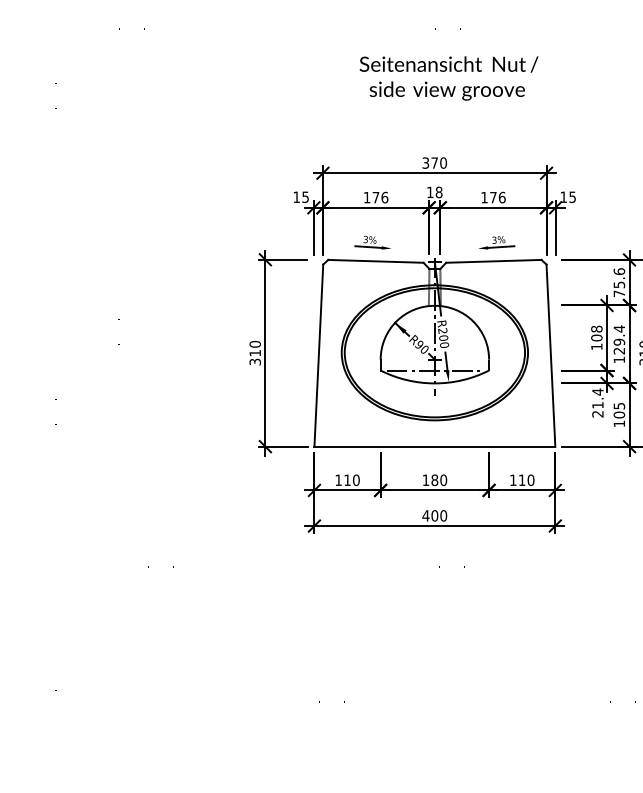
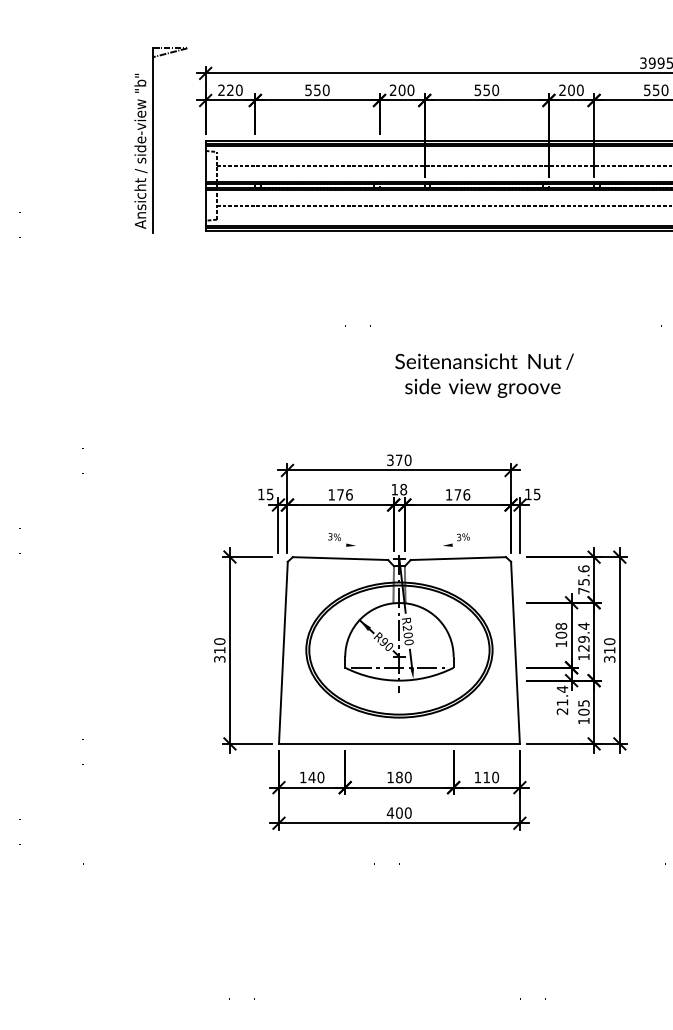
text: (448, 78) -> (484, 375), moved
line: (367, 247) -> (332, 544), removed
line: (500, 247) -> (465, 544), removed
text: (346, 480) -> (311, 777), 110 -> 140

